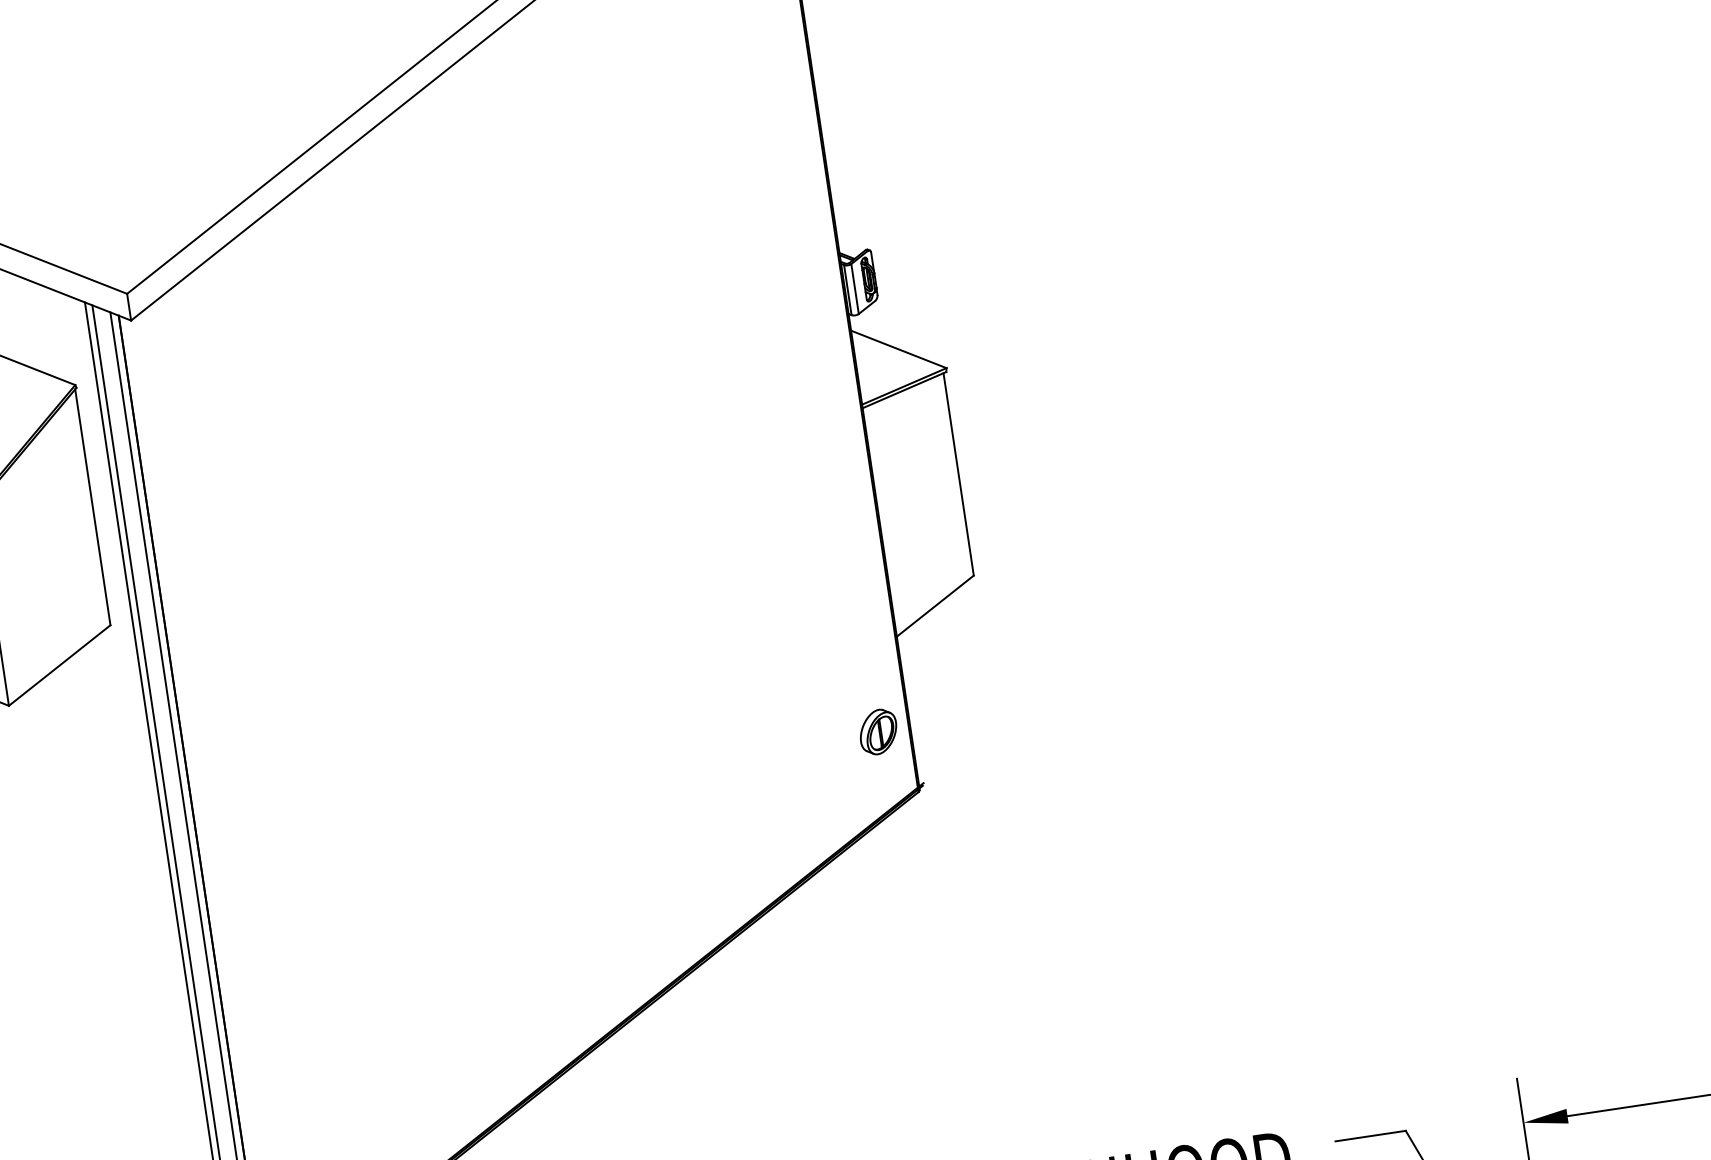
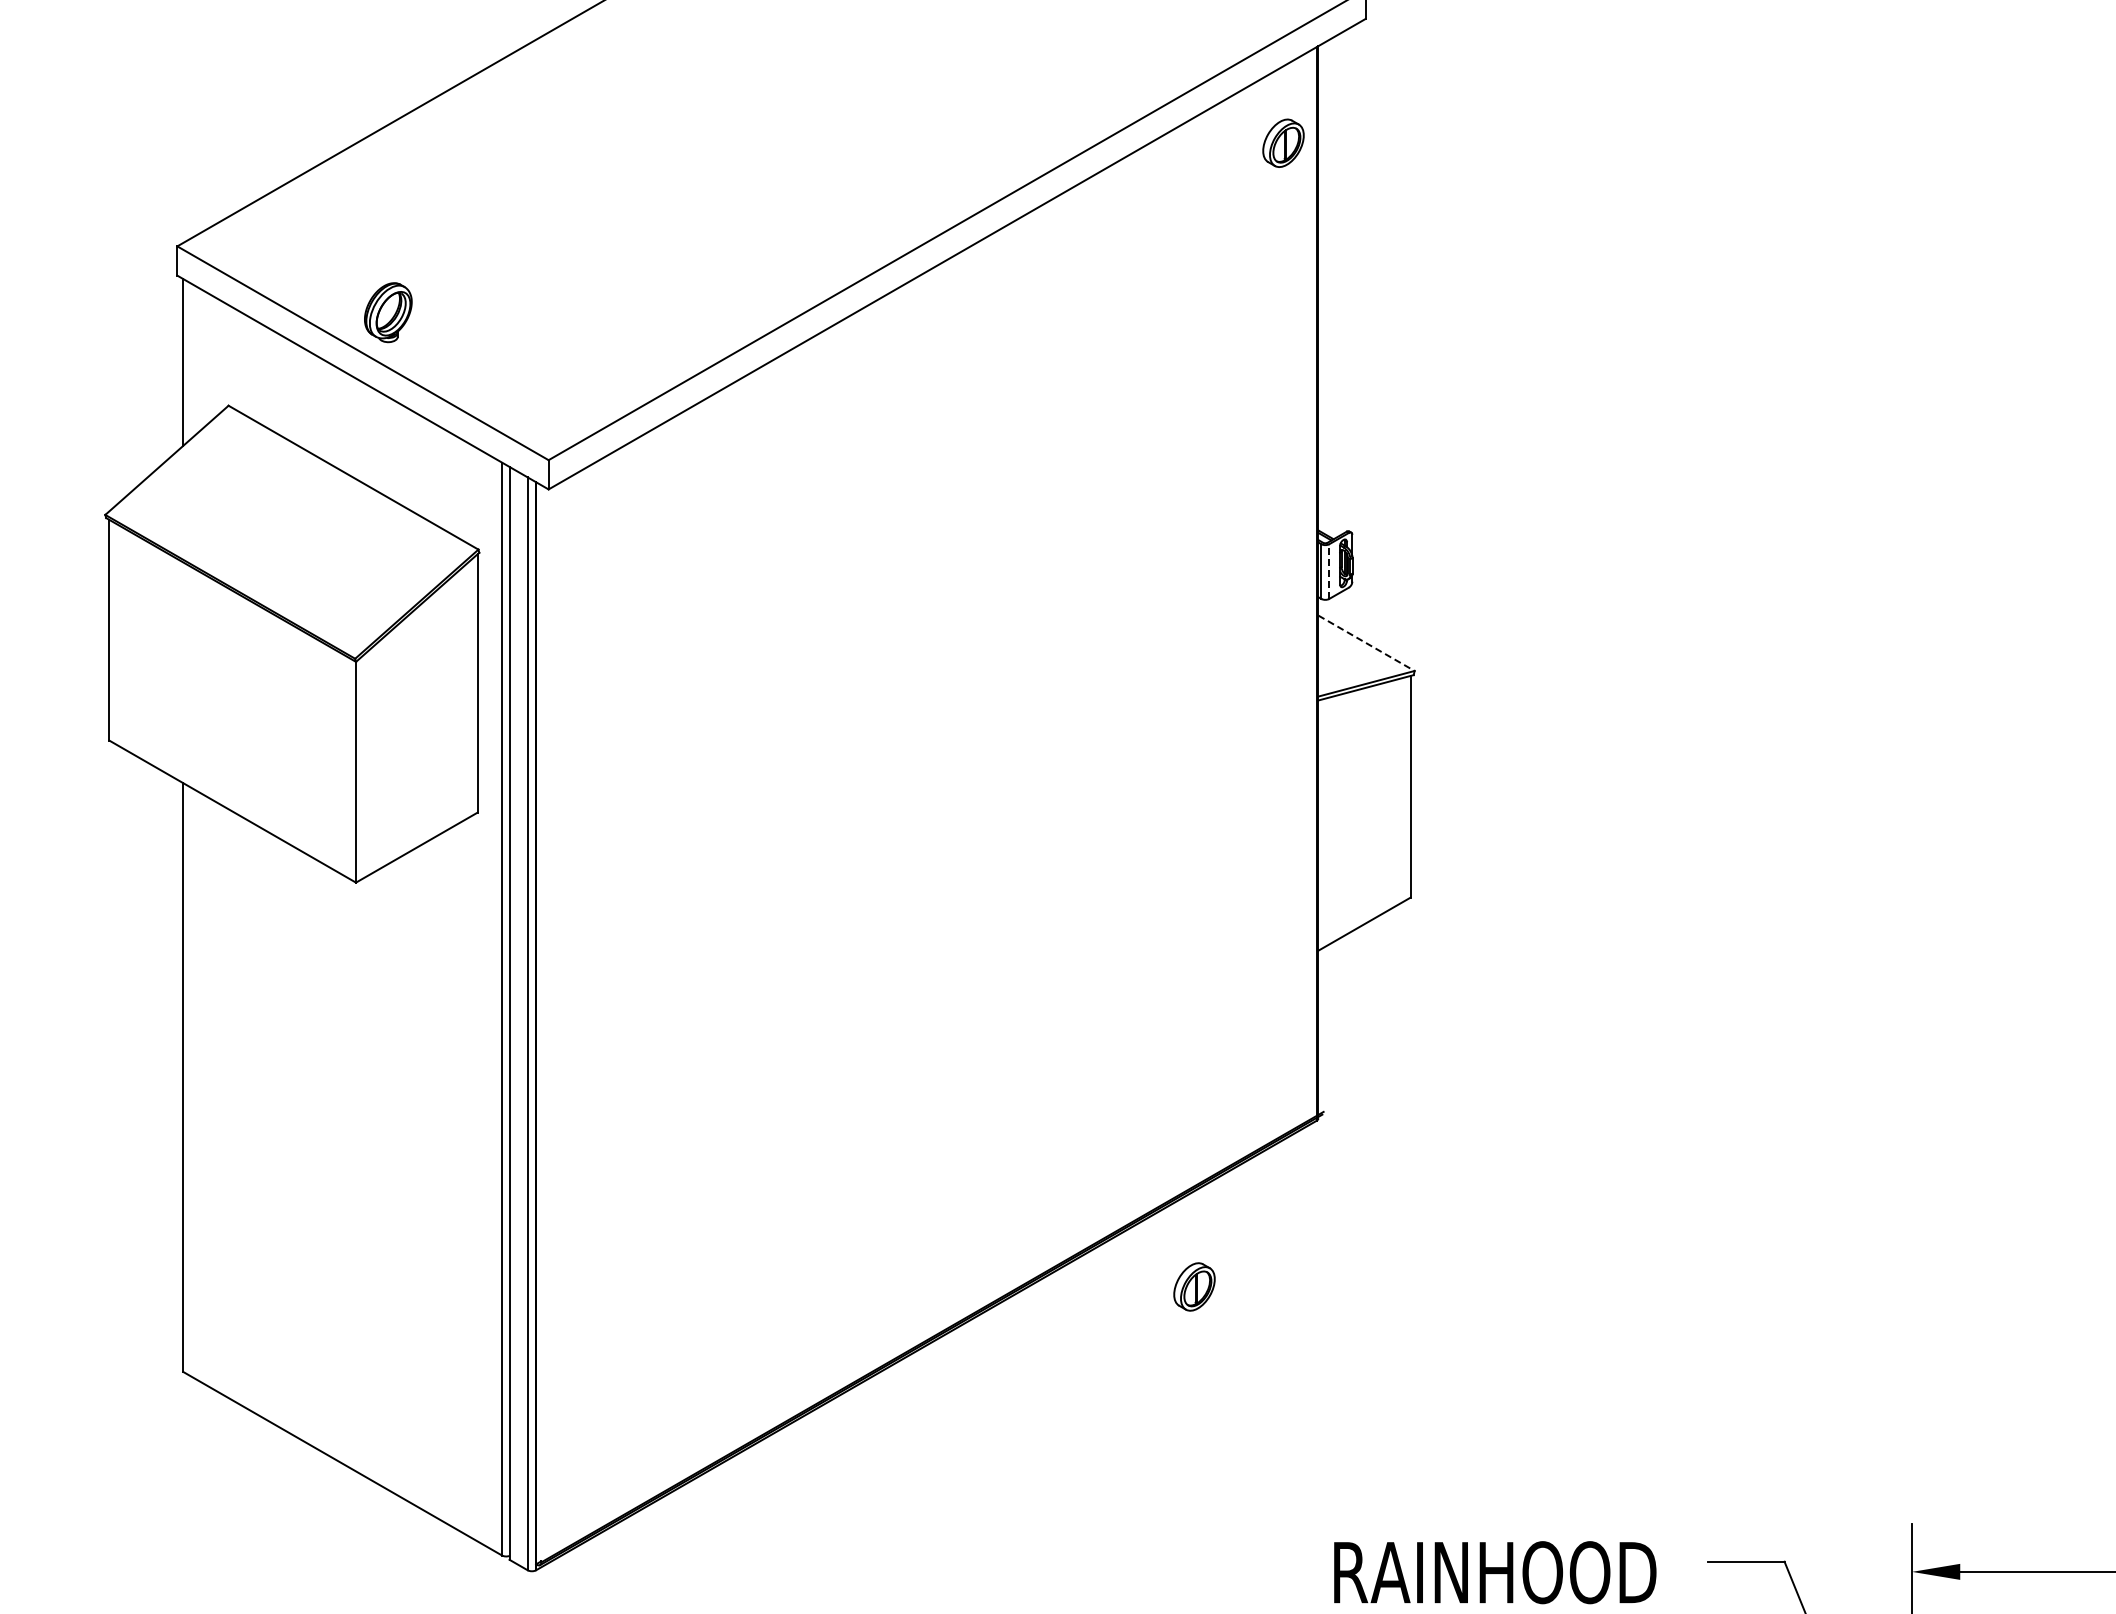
line: (855, 288) -> (1329, 571), solid -> dashed
line: (898, 349) -> (1366, 643), solid -> dashed
part: (878, 731) -> (1194, 1286), moved

